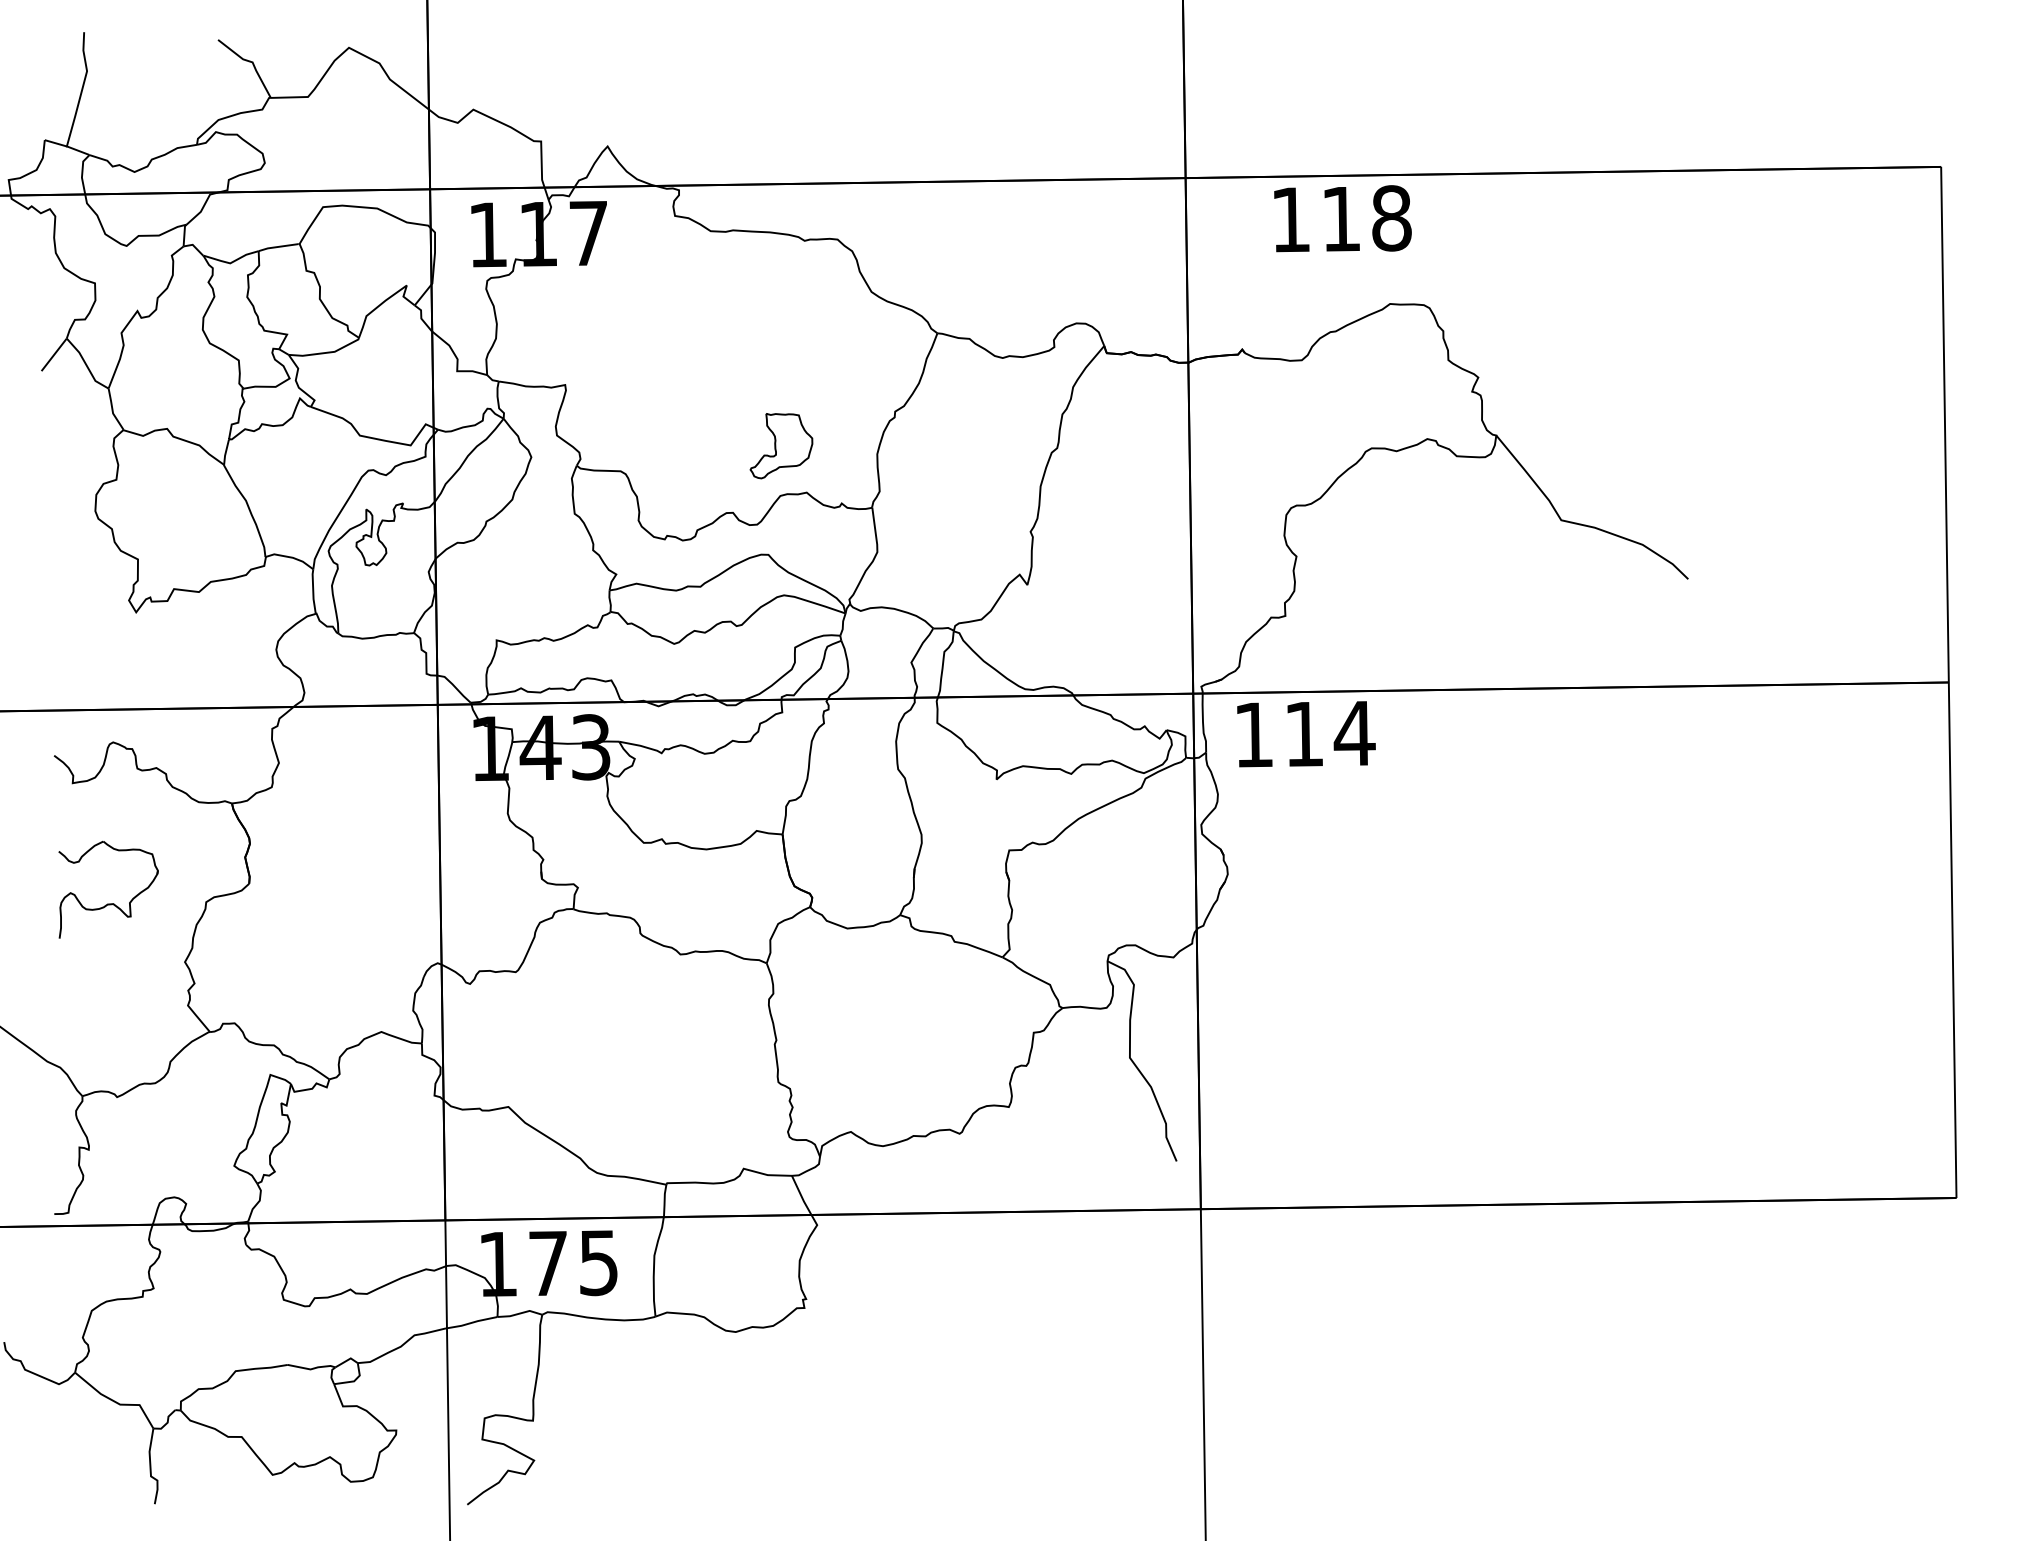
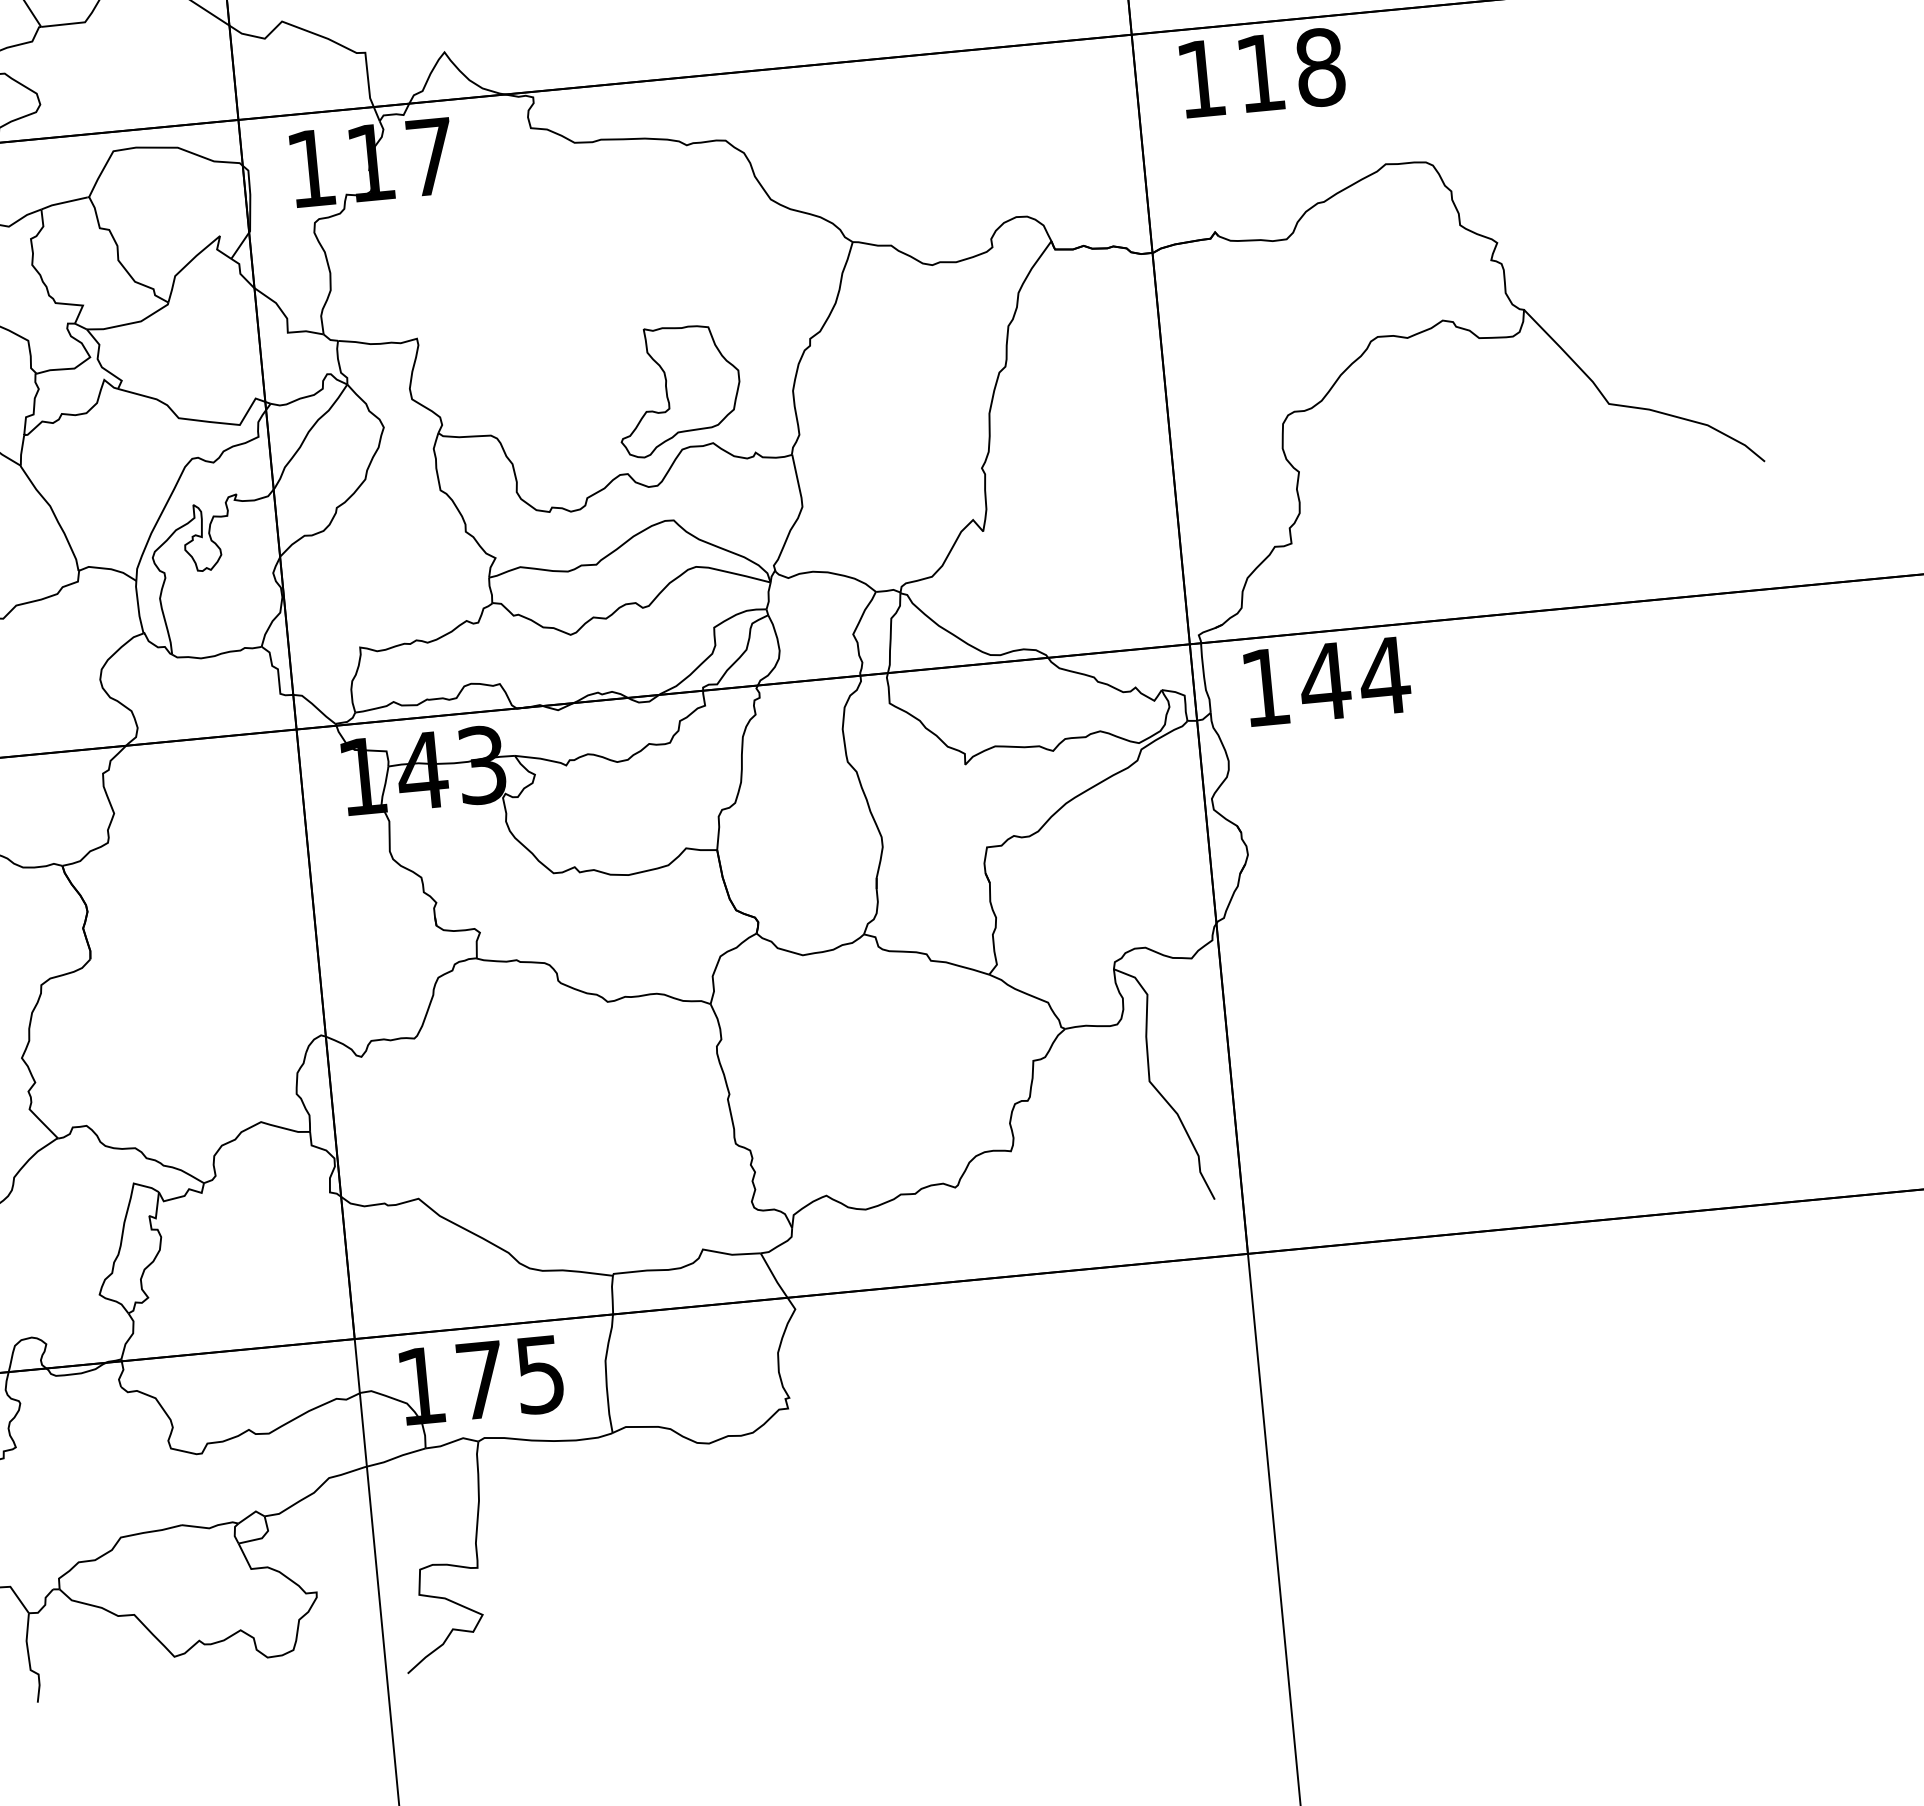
text: (1342, 218) -> (1262, 72), moved
part: (781, 445) -> (678, 389), size x1.67
text: (1304, 734) -> (1325, 682), 114 -> 144

